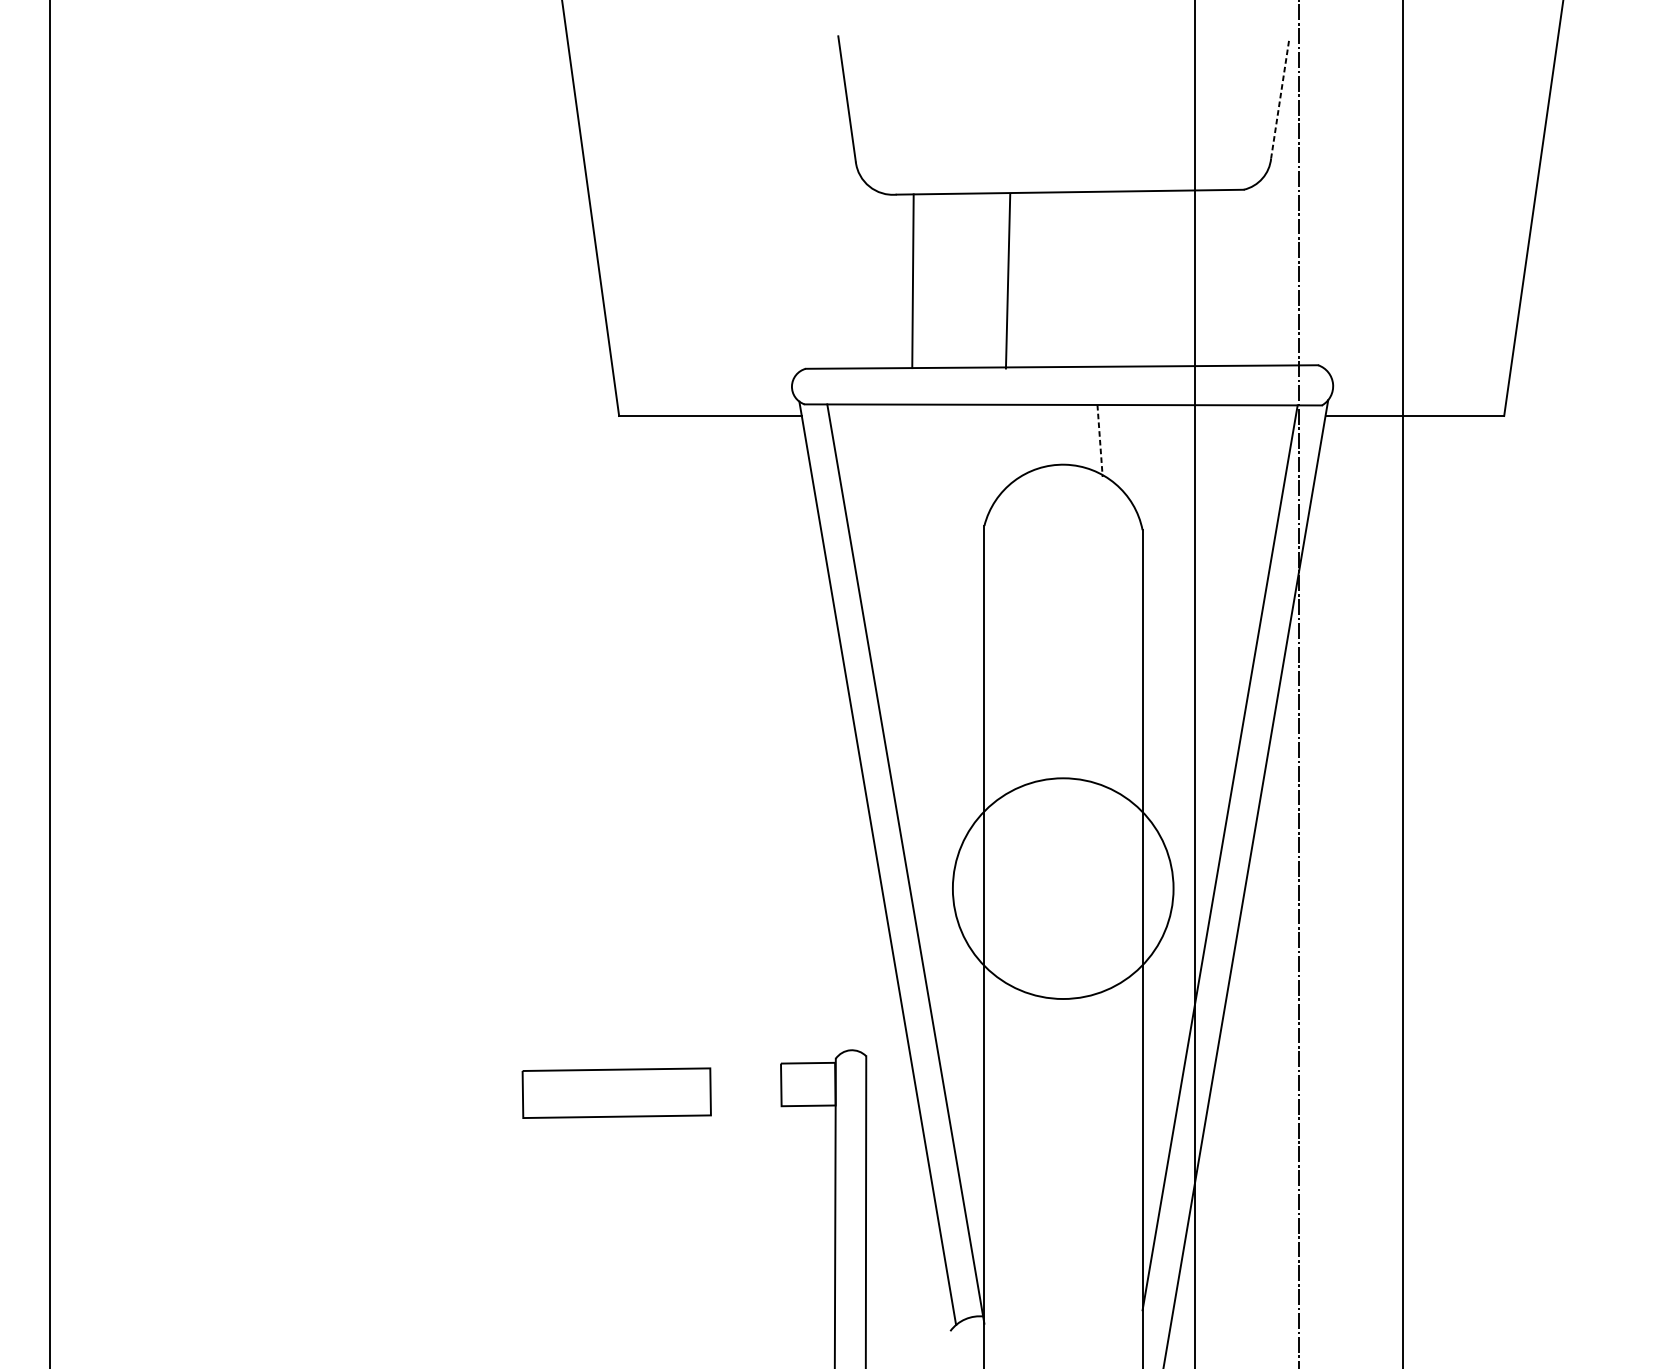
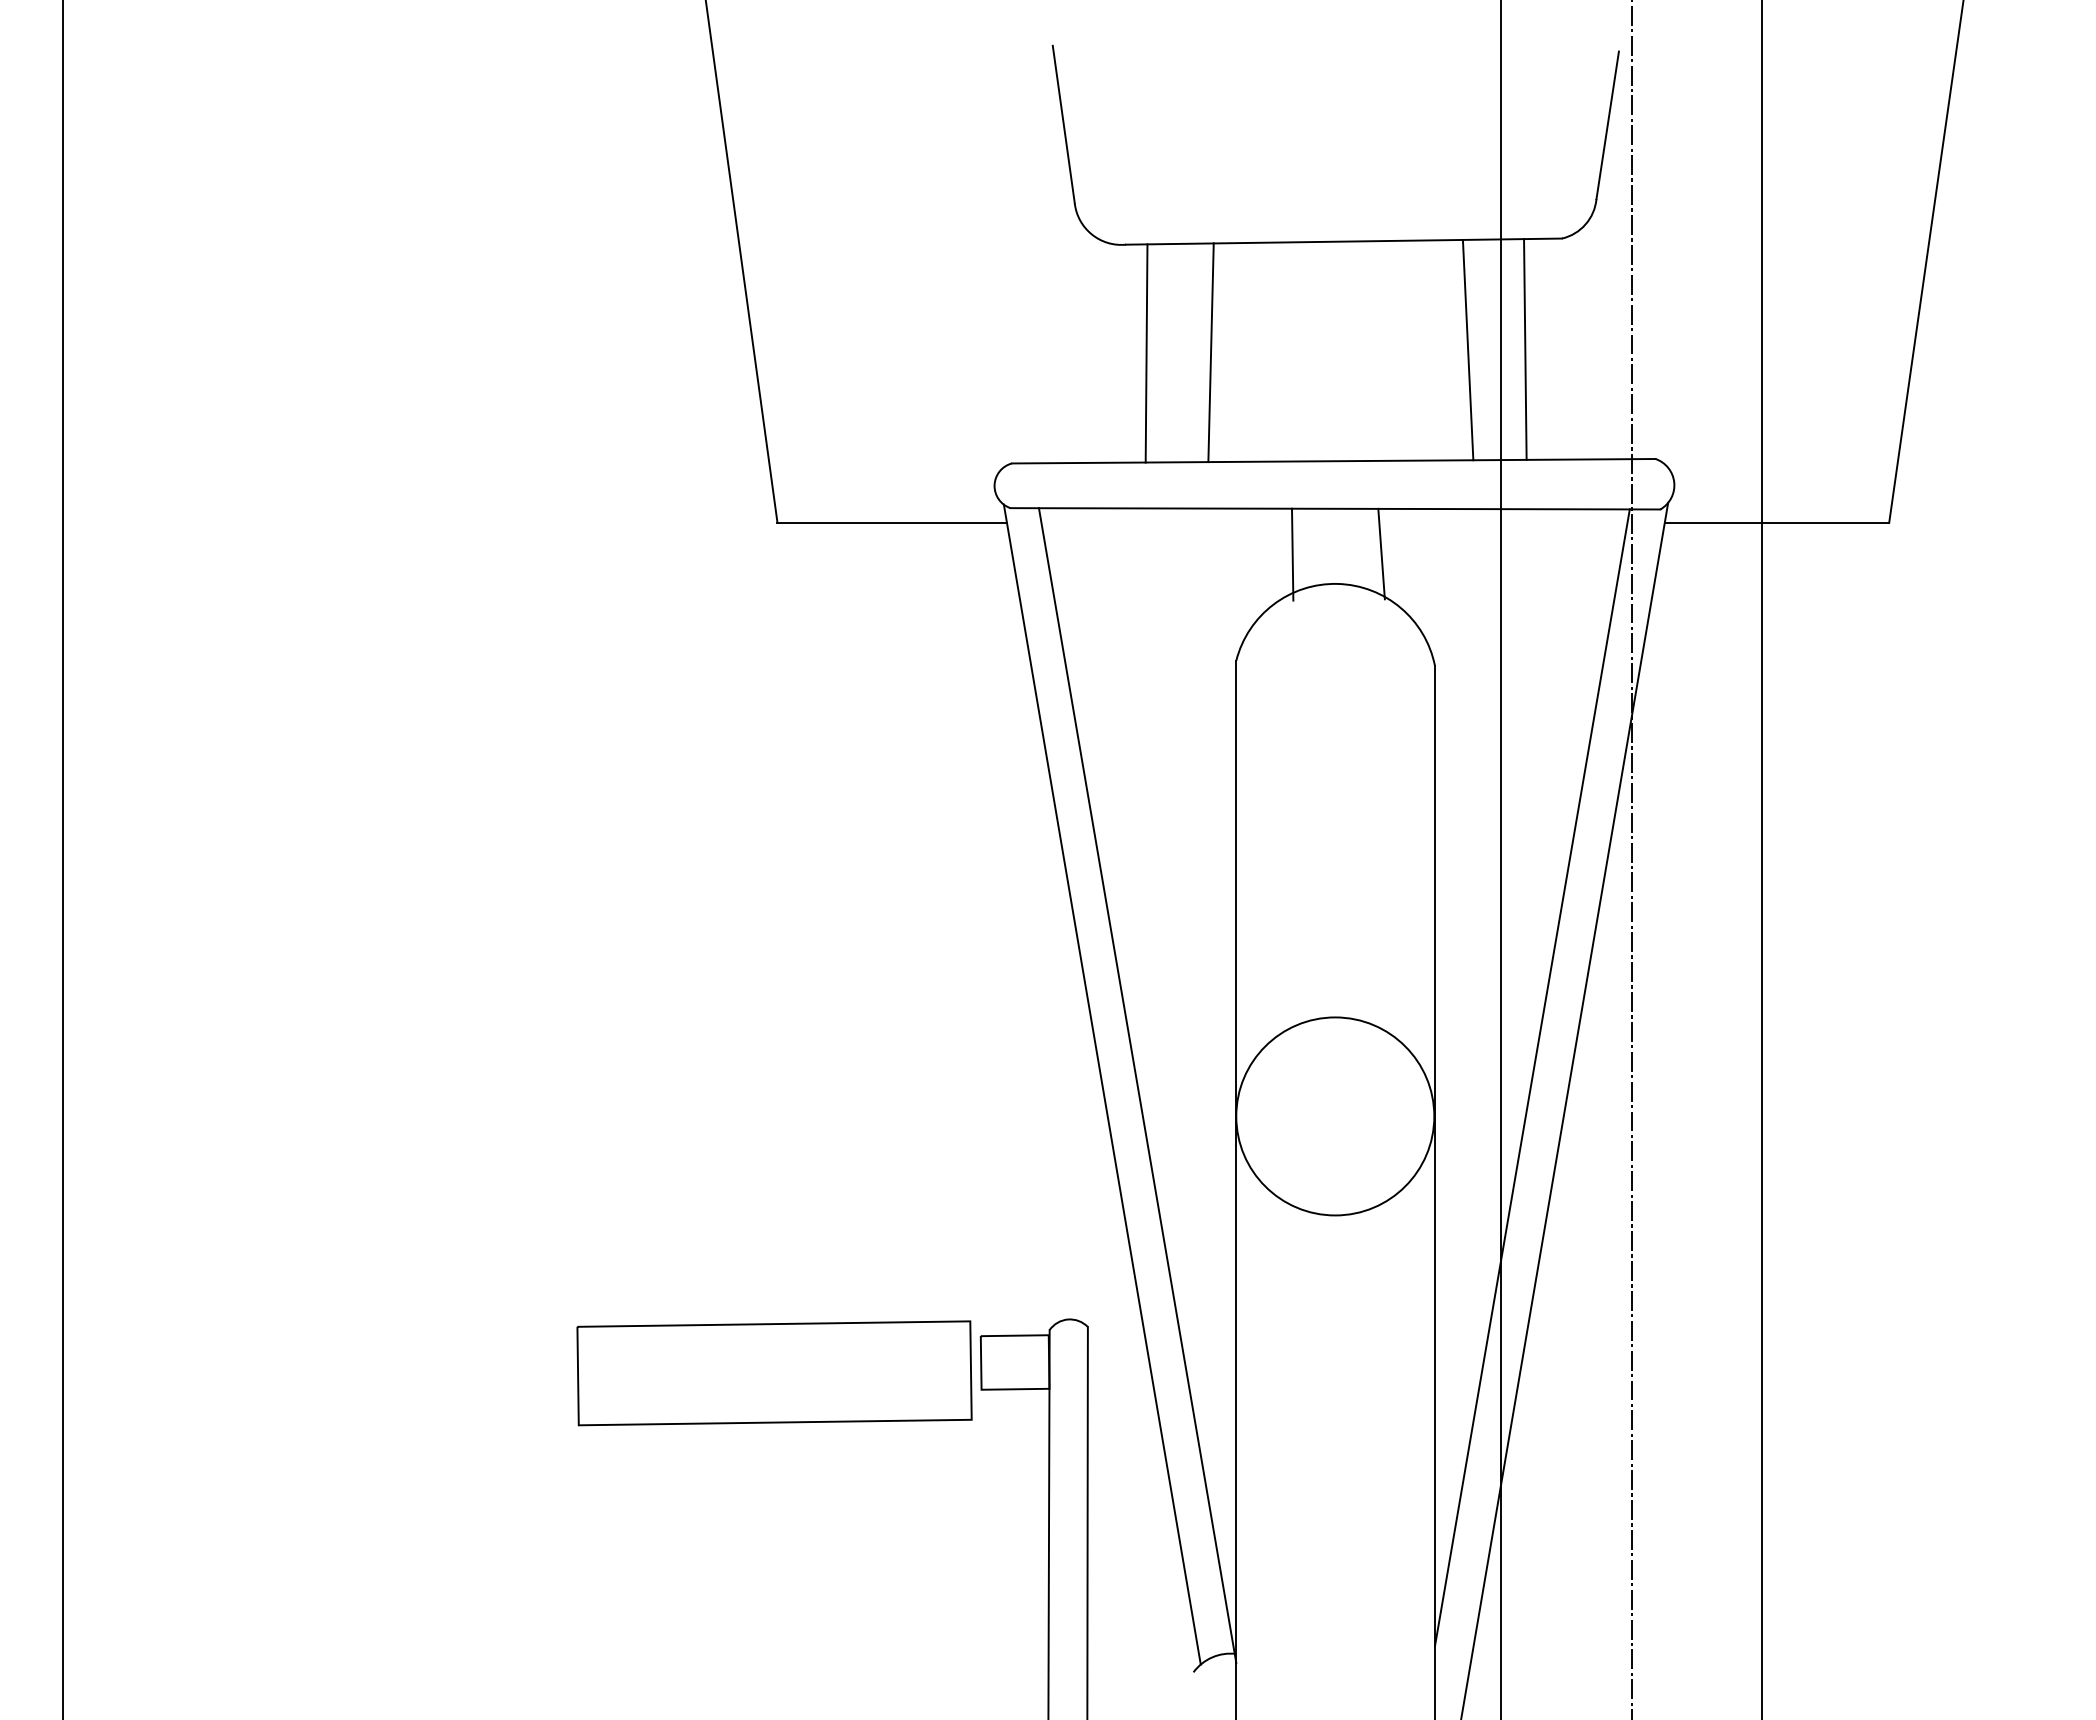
line: (1279, 99) -> (1607, 125), dashed -> solid
line: (1168, 278) -> (1467, 349), added
line: (1214, 278) -> (1525, 349), added
line: (1007, 281) -> (1210, 352), moved
line: (1029, 441) -> (1292, 554), added
line: (1099, 441) -> (1381, 554), dashed -> solid
circle: (1063, 888) -> (1335, 1116), size x0.71
part: (616, 1093) -> (774, 1373), size x1.67

